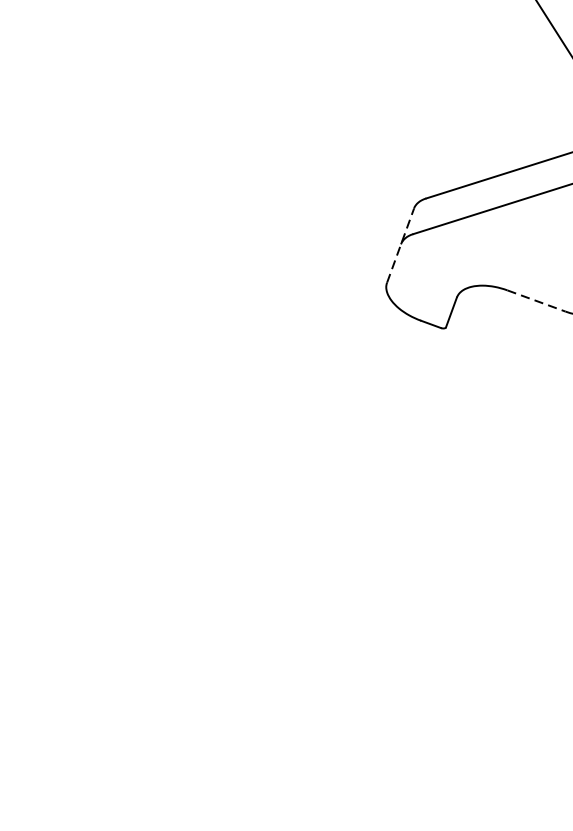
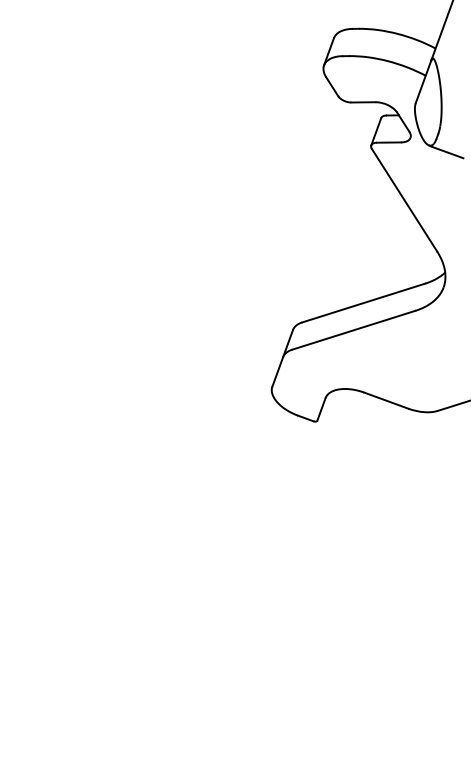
line: (400, 244) -> (282, 357), dashed -> solid
line: (536, 300) -> (386, 400), dashed -> solid

